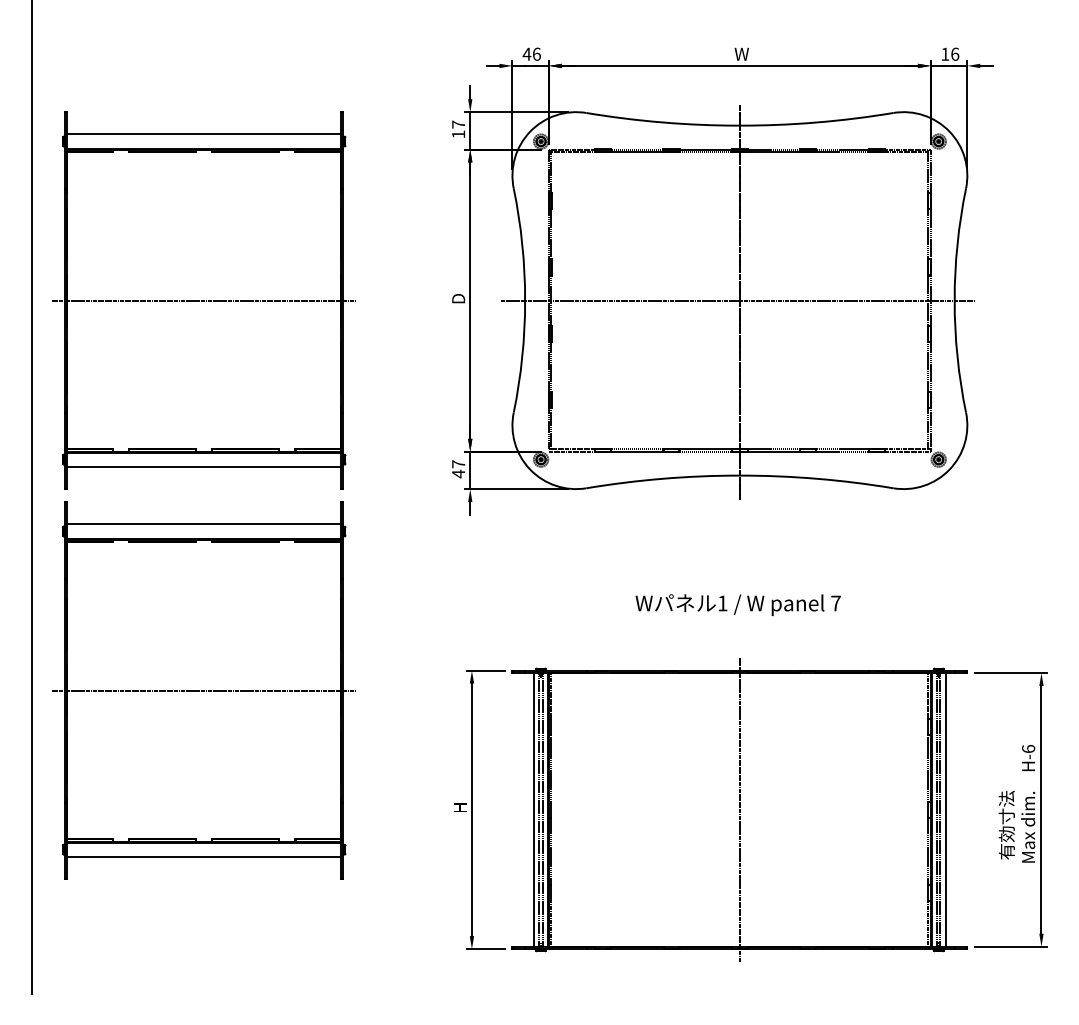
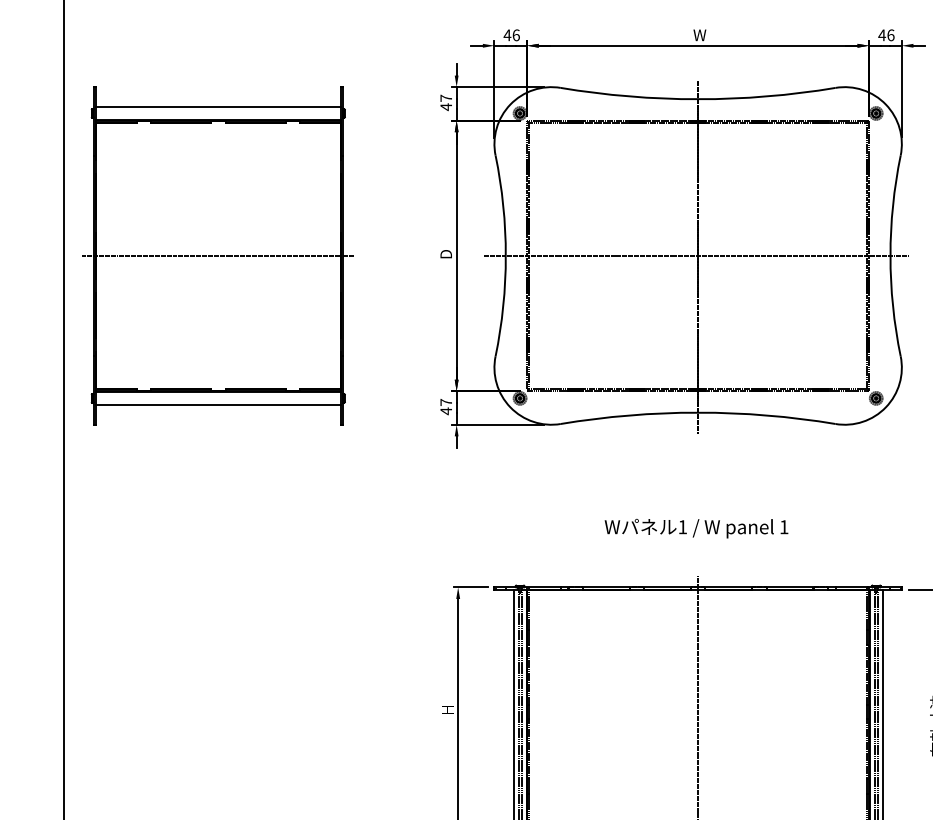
text: (945, 53) -> (882, 34), 16 -> 46
text: (458, 134) -> (446, 107), 17 -> 47
text: (835, 603) -> (783, 527), 7 -> 1
part: (203, 690) -> (217, 605), removed

